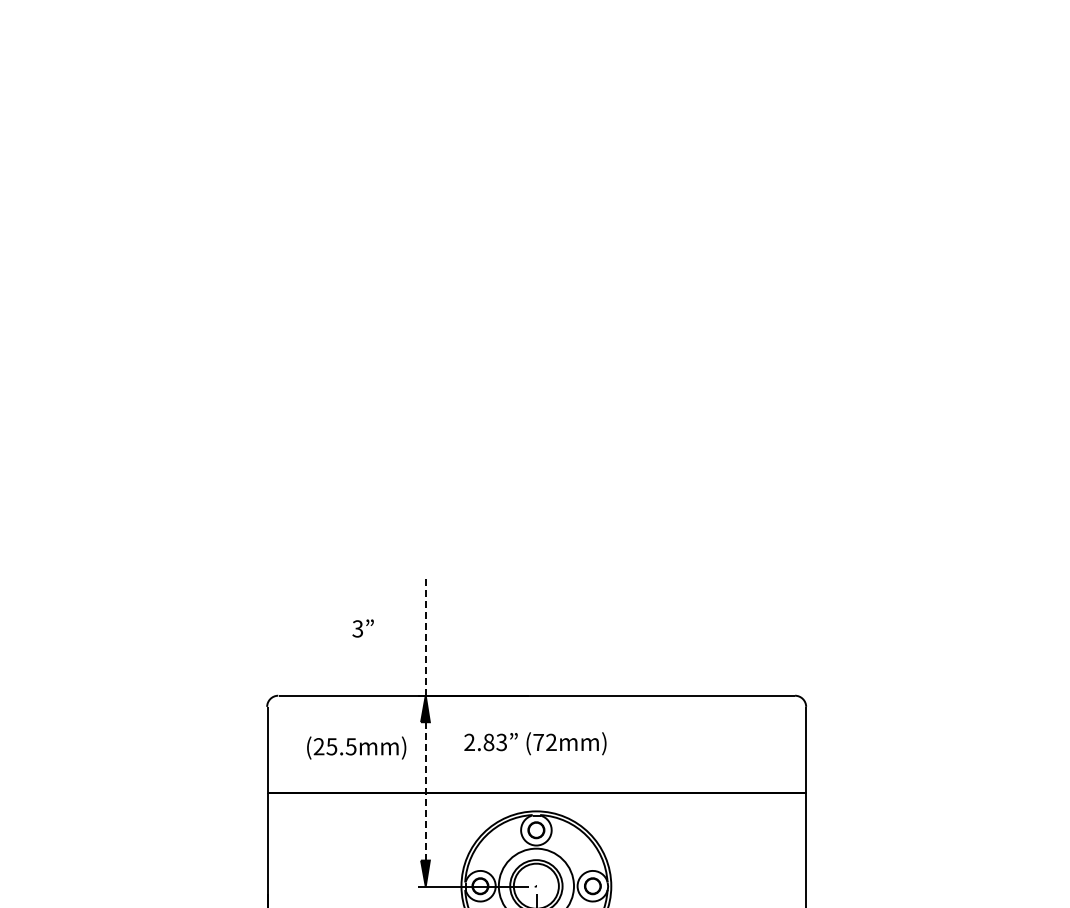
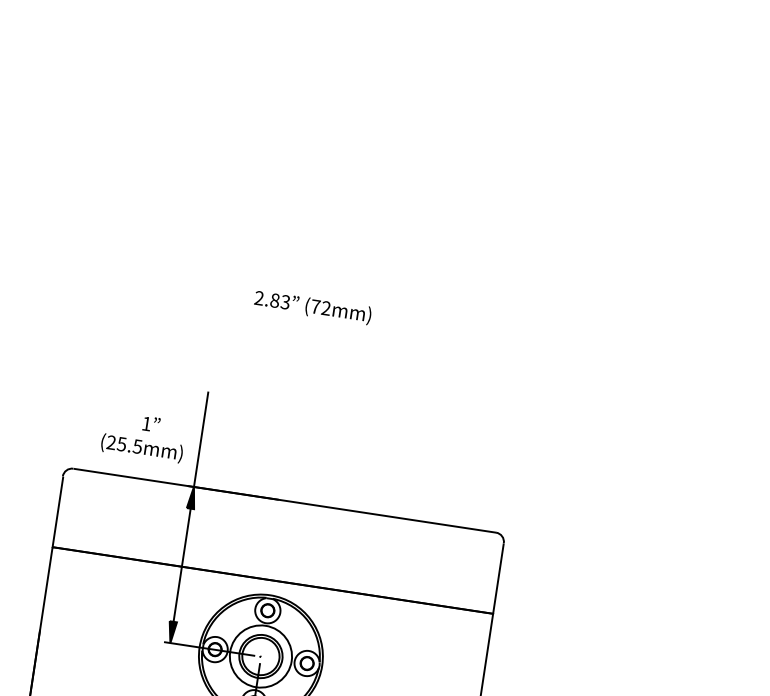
text: (357, 628) -> (146, 423), 3 -> 1
line: (425, 636) -> (201, 438), dashed -> solid
text: (535, 743) -> (312, 307), moved
text: (356, 747) -> (141, 447), moved
line: (425, 790) -> (182, 564), dashed -> solid

